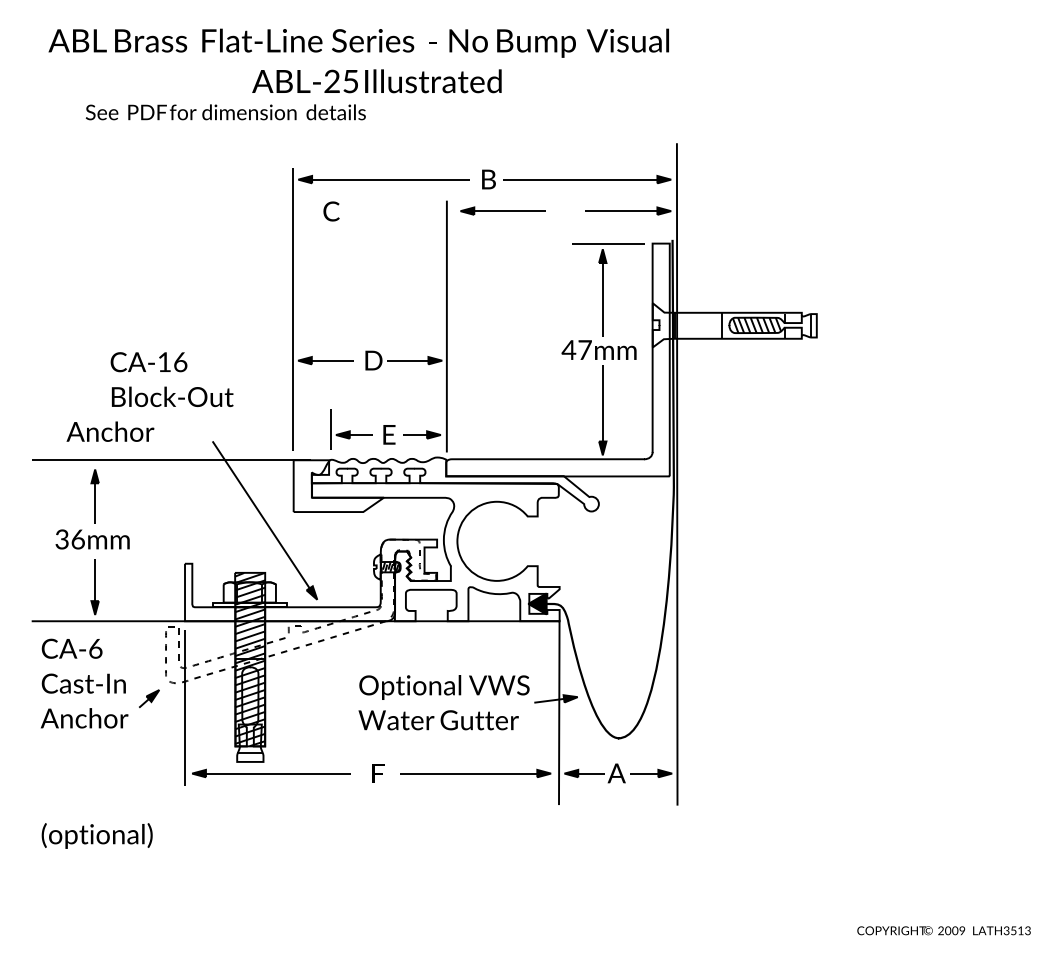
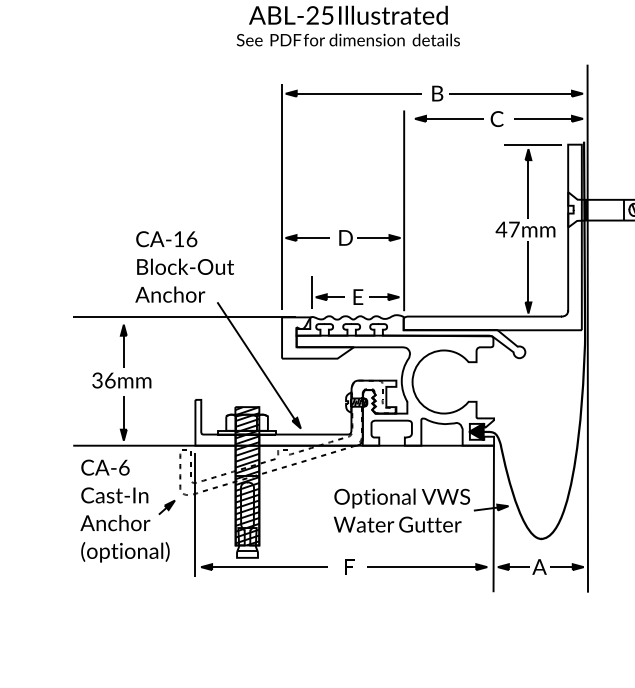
text: (225, 112) -> (348, 40), moved
text: (331, 211) -> (497, 119), moved
text: (110, 431) -> (170, 294), moved
text: (96, 835) -> (124, 551), moved

